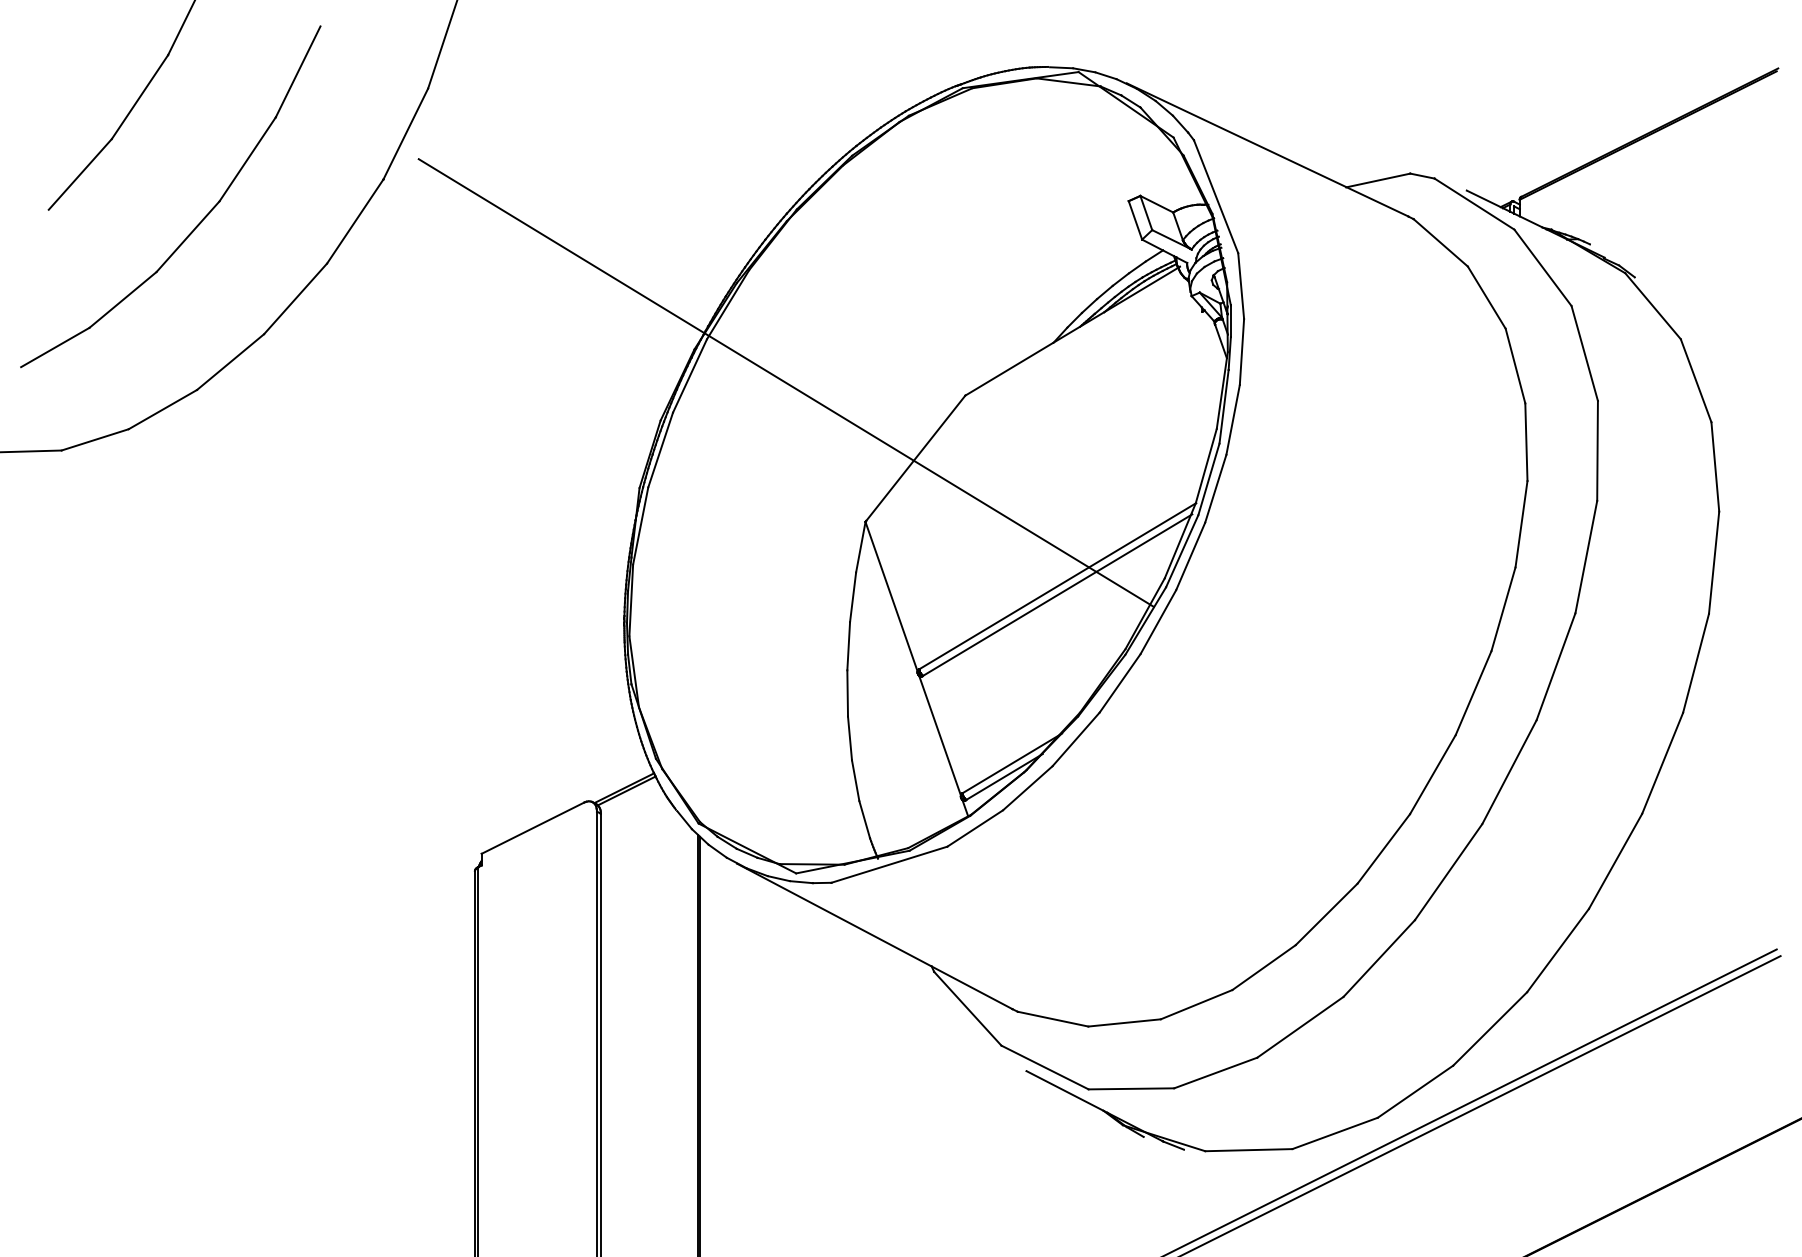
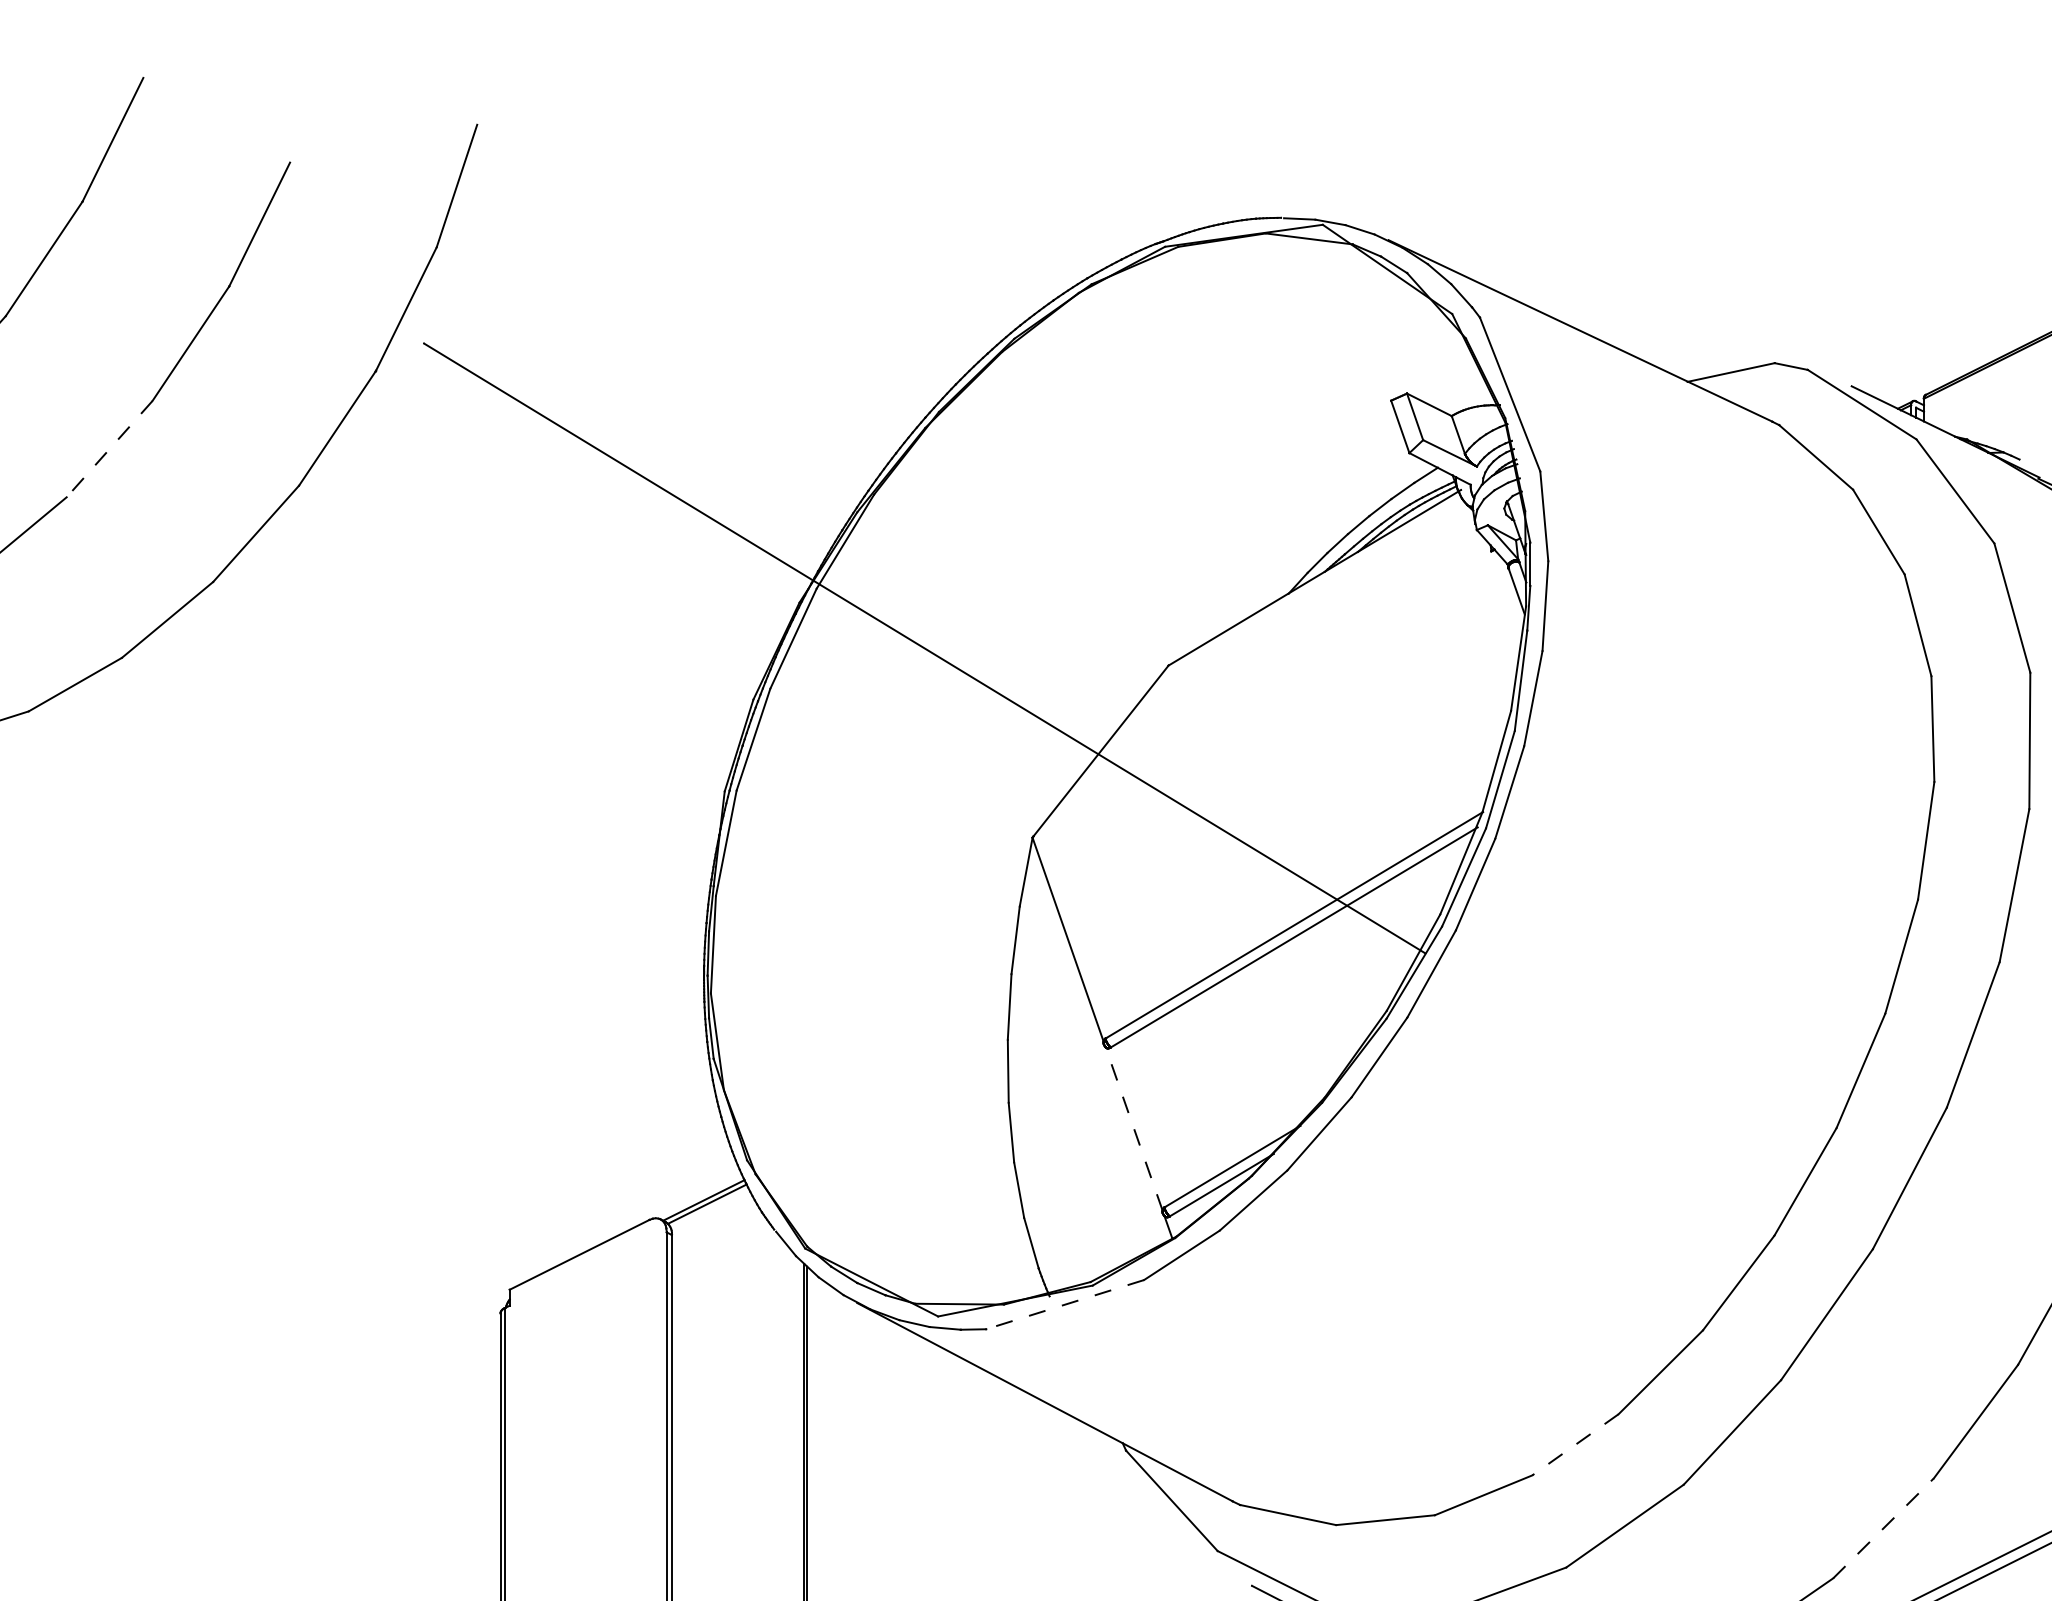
line: (187, 237) -> (108, 450), solid -> dashed
line: (940, 735) -> (1134, 1128), solid -> dashed
line: (889, 864) -> (1065, 1304), solid -> dashed
line: (1264, 967) -> (1576, 1444), solid -> dashed
line: (1490, 1028) -> (1883, 1527), solid -> dashed

